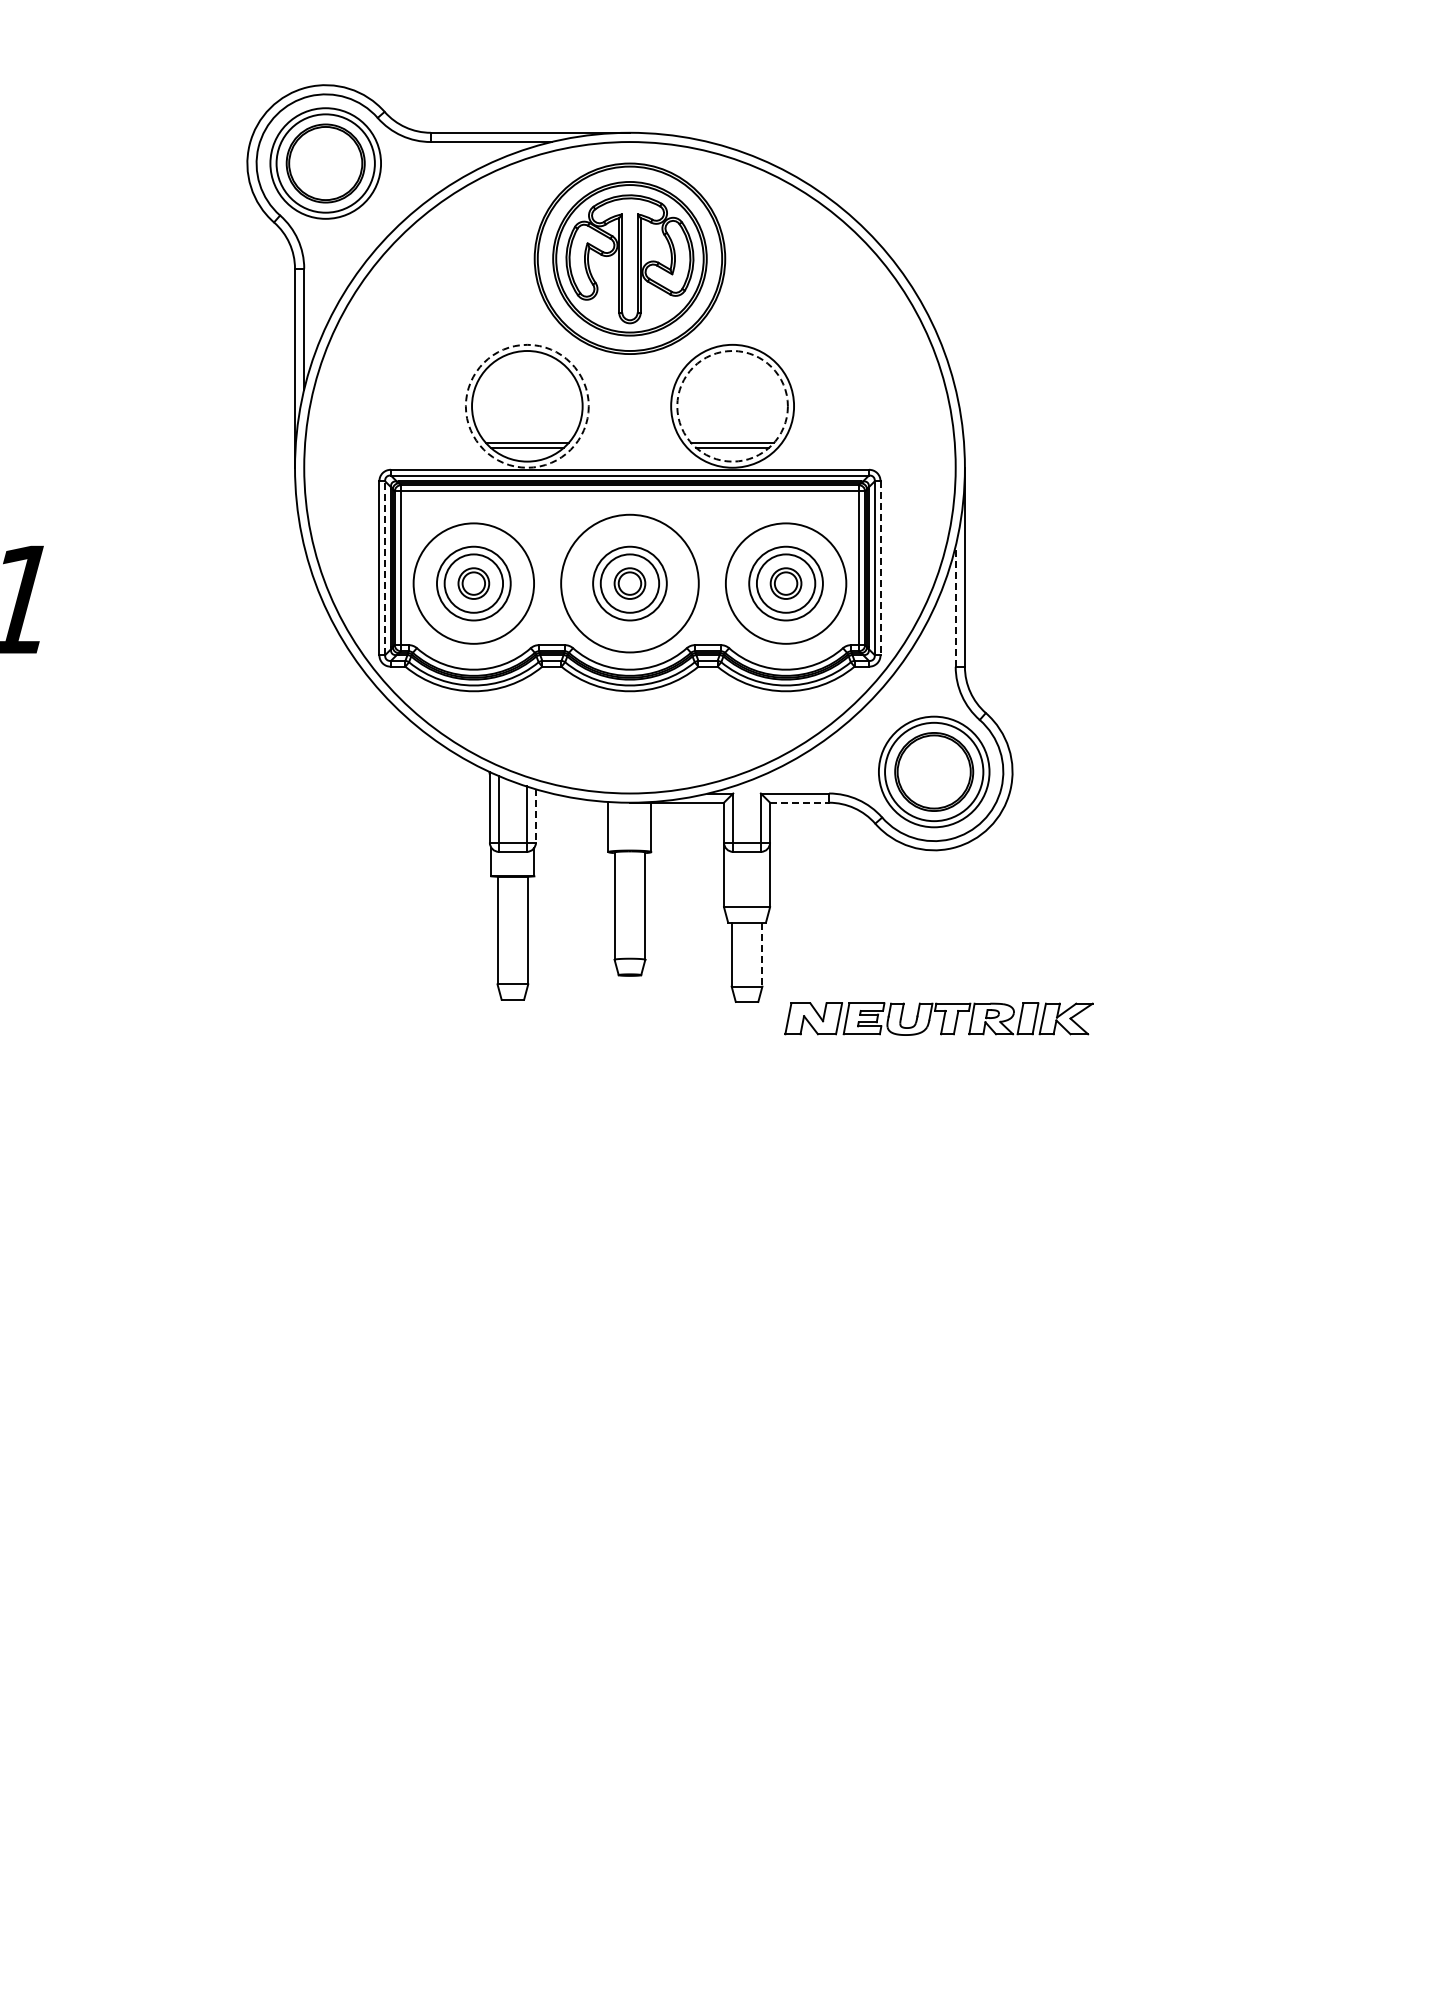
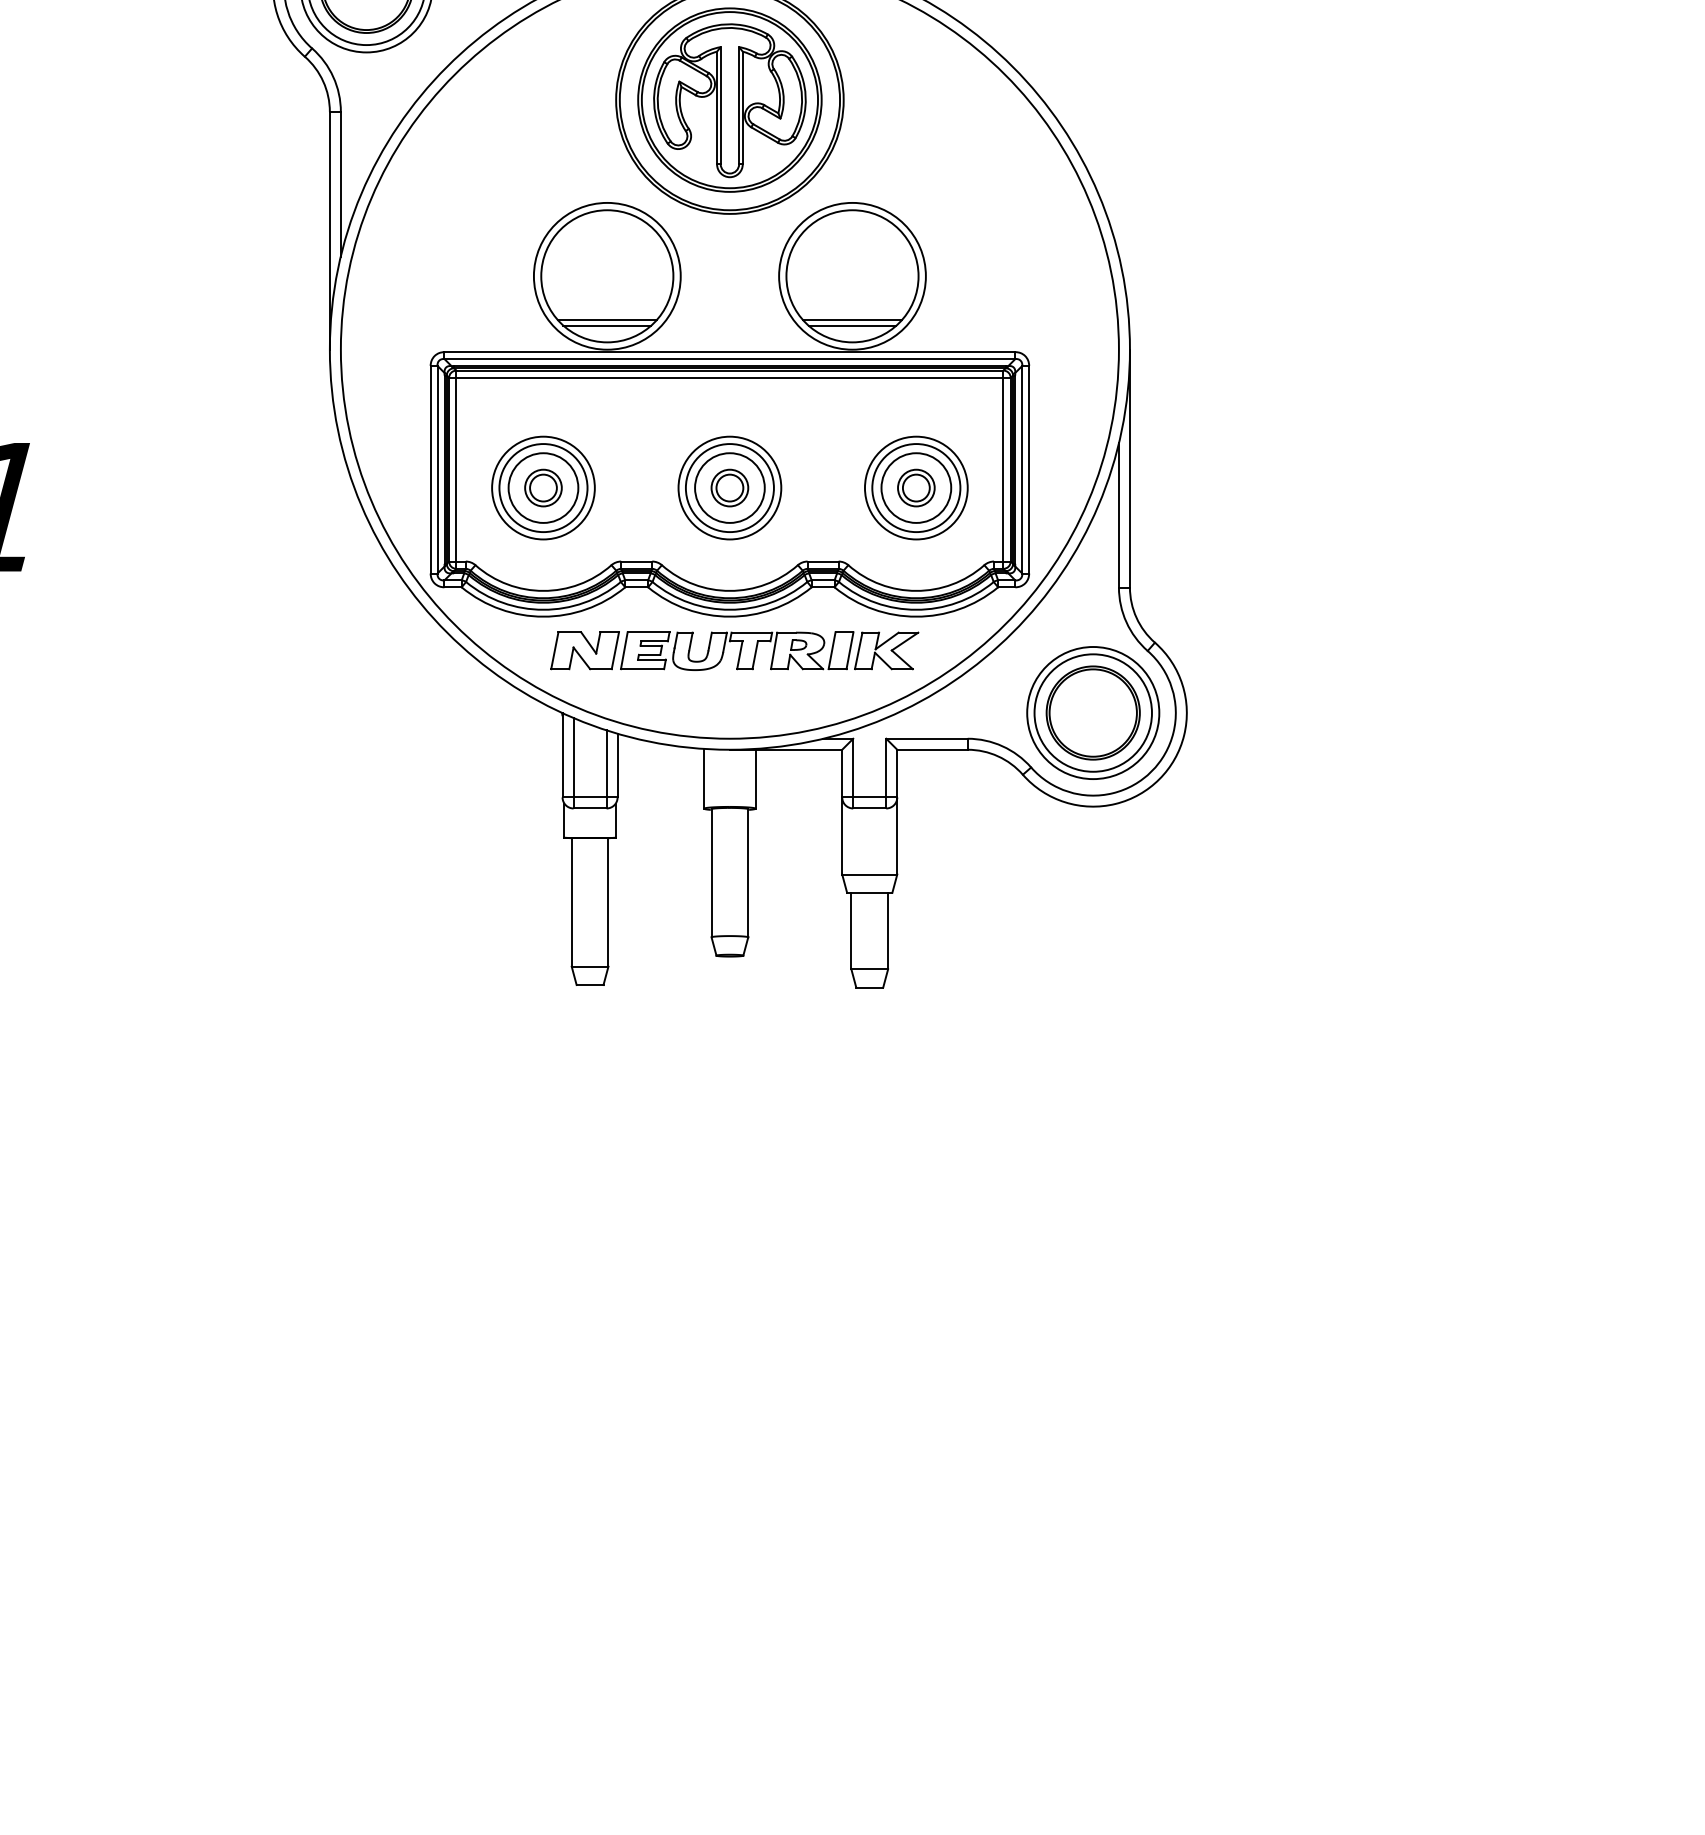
circle: (526, 405) -> (606, 275), dashed -> solid
circle: (732, 406) -> (852, 276), dashed -> solid
line: (385, 568) -> (437, 470), dashed -> solid
line: (880, 568) -> (1029, 470), dashed -> solid
circle: (473, 583) -> (543, 487), size x0.71
circle: (629, 583) -> (729, 487), size x0.62
circle: (786, 583) -> (916, 487), size x0.71
line: (955, 606) -> (1118, 515), dashed -> solid
line: (800, 802) -> (933, 749), dashed -> solid
line: (535, 815) -> (617, 765), dashed -> solid
line: (762, 955) -> (888, 932), dashed -> solid
part: (938, 1018) -> (734, 650), moved

